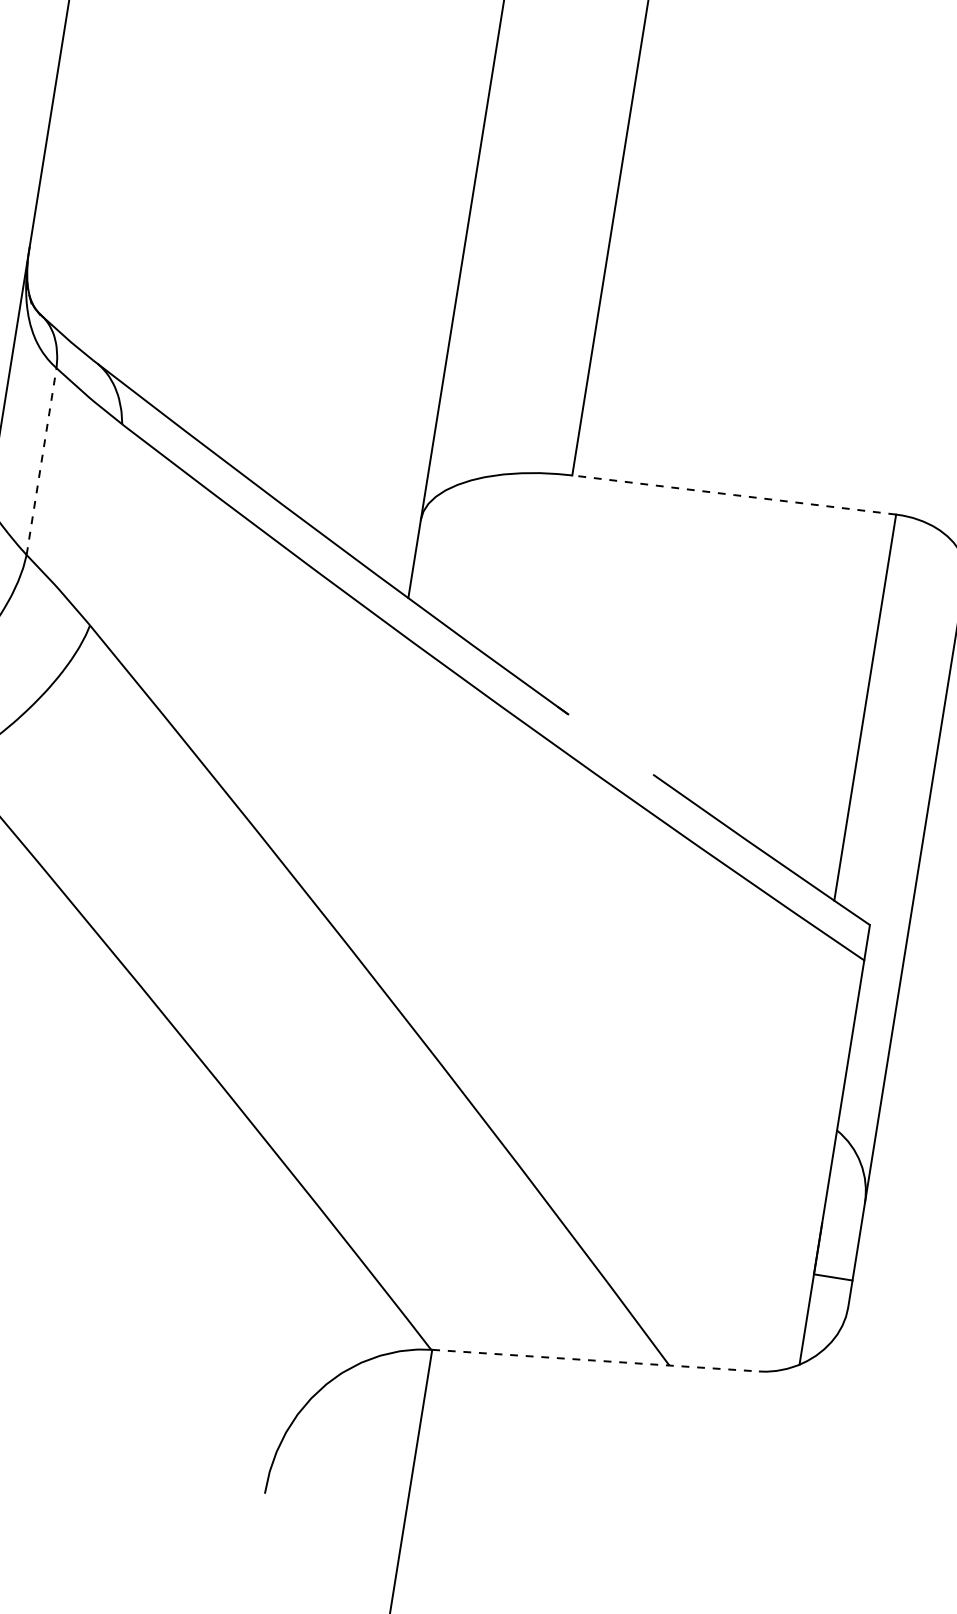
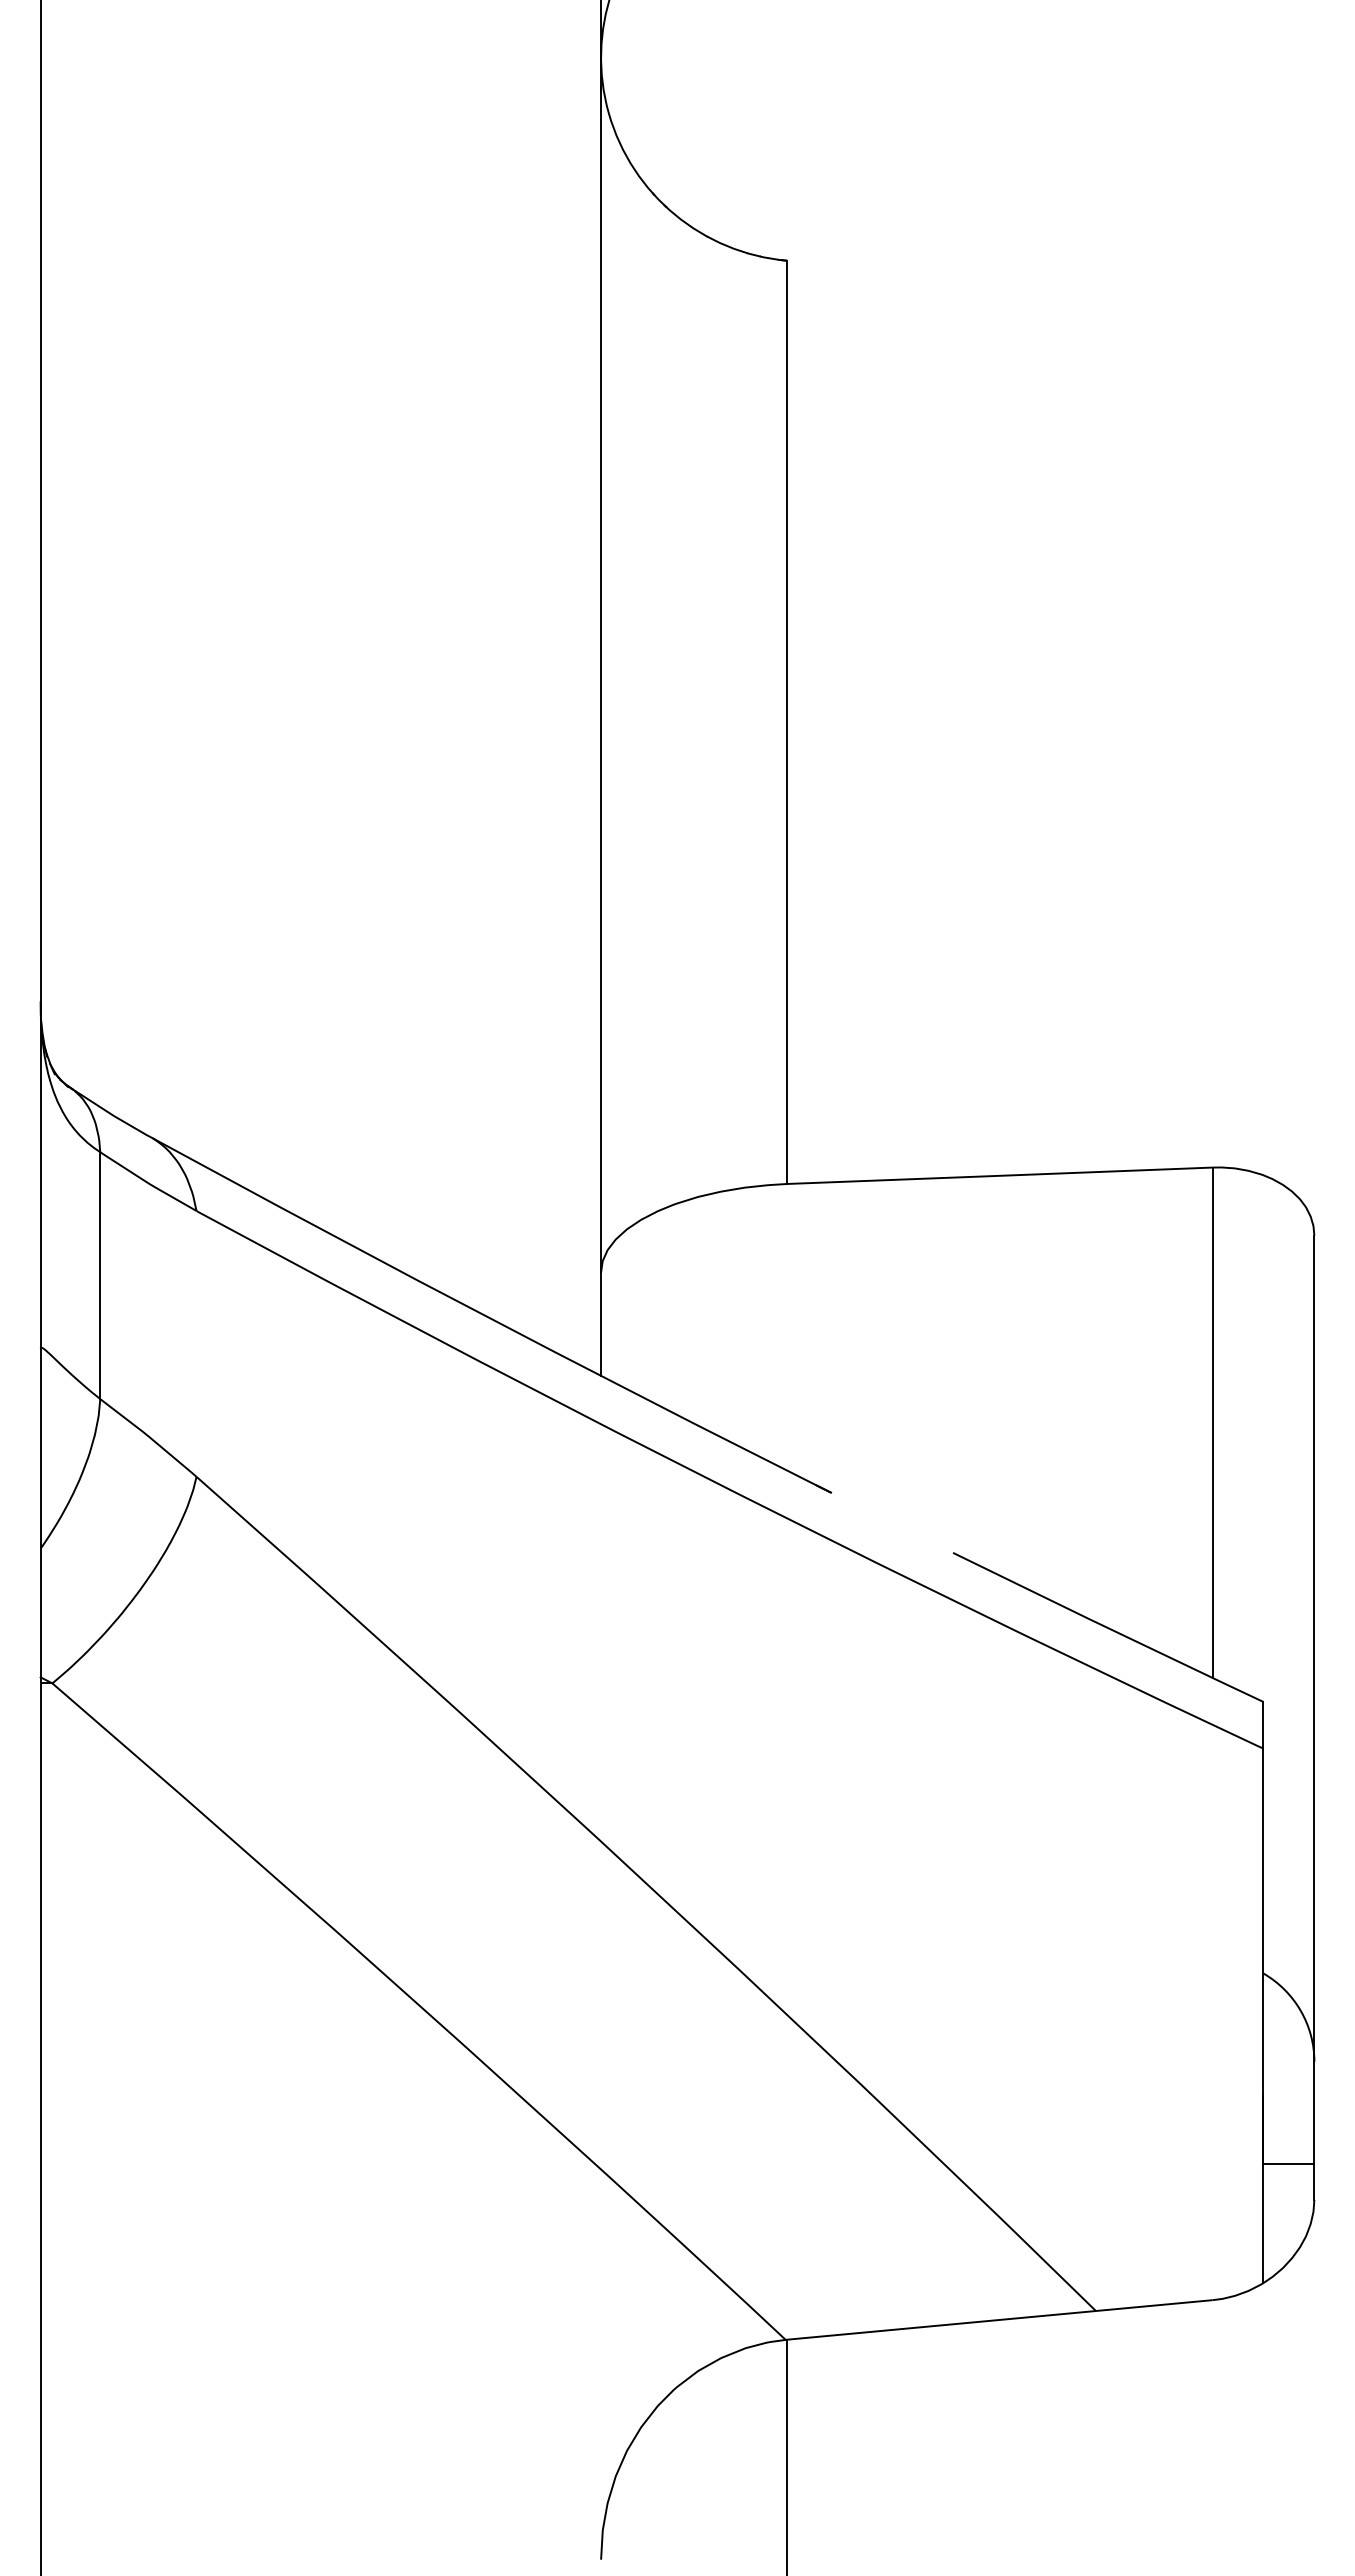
line: (41, 461) -> (100, 1275), dashed -> solid
line: (734, 494) -> (999, 1175), dashed -> solid
line: (595, 1360) -> (999, 2319), dashed -> solid

